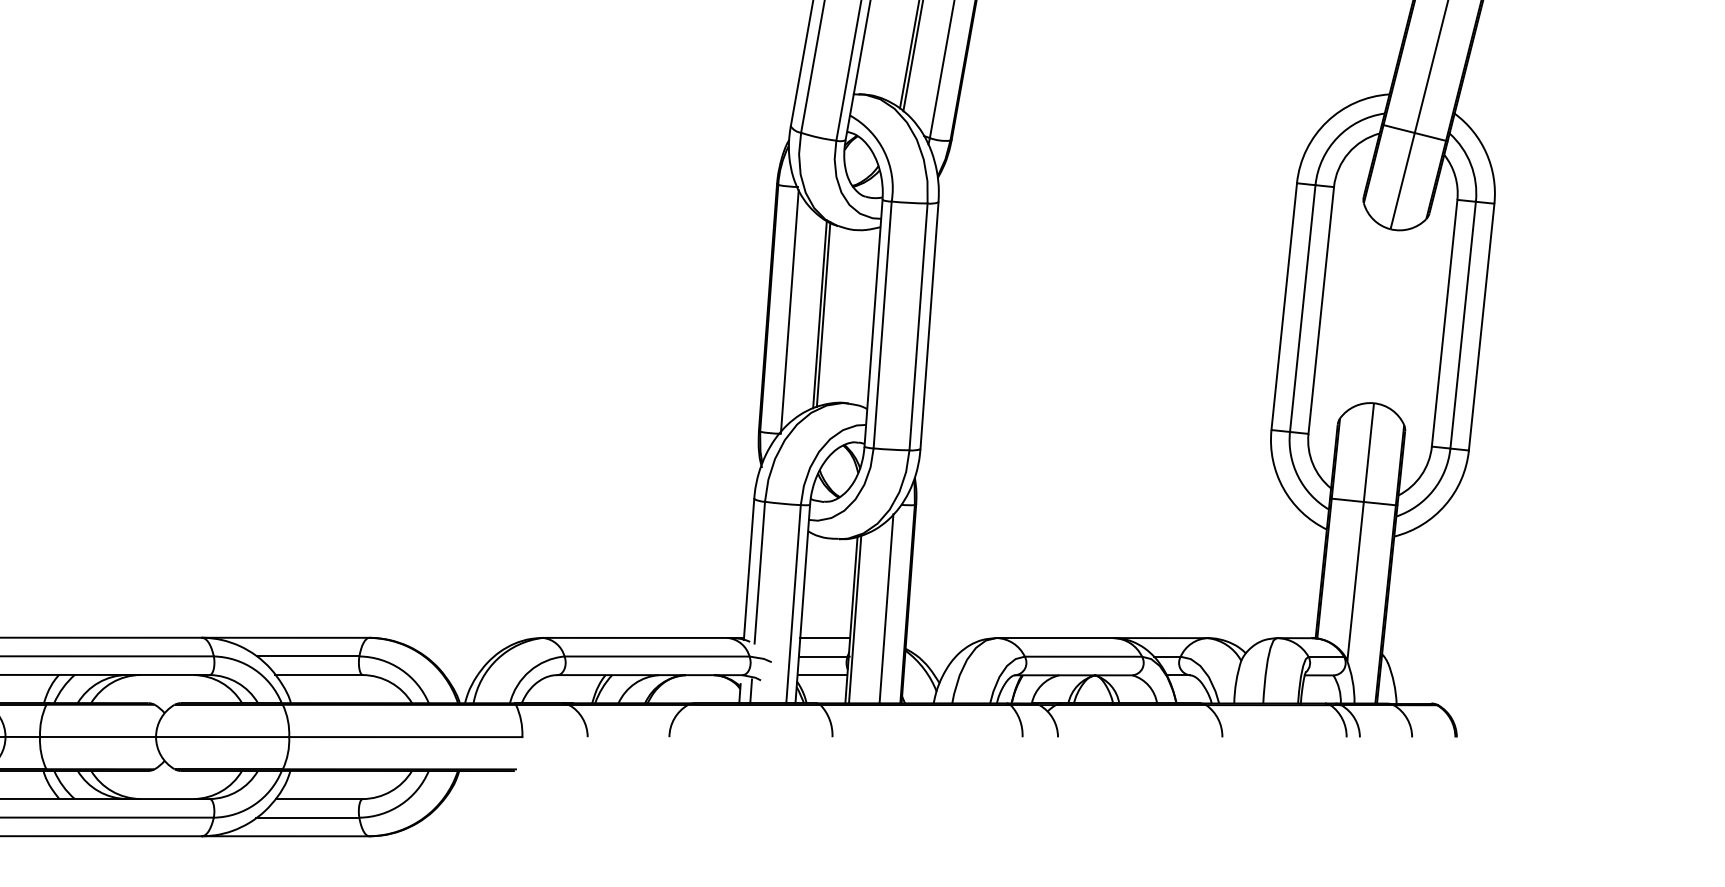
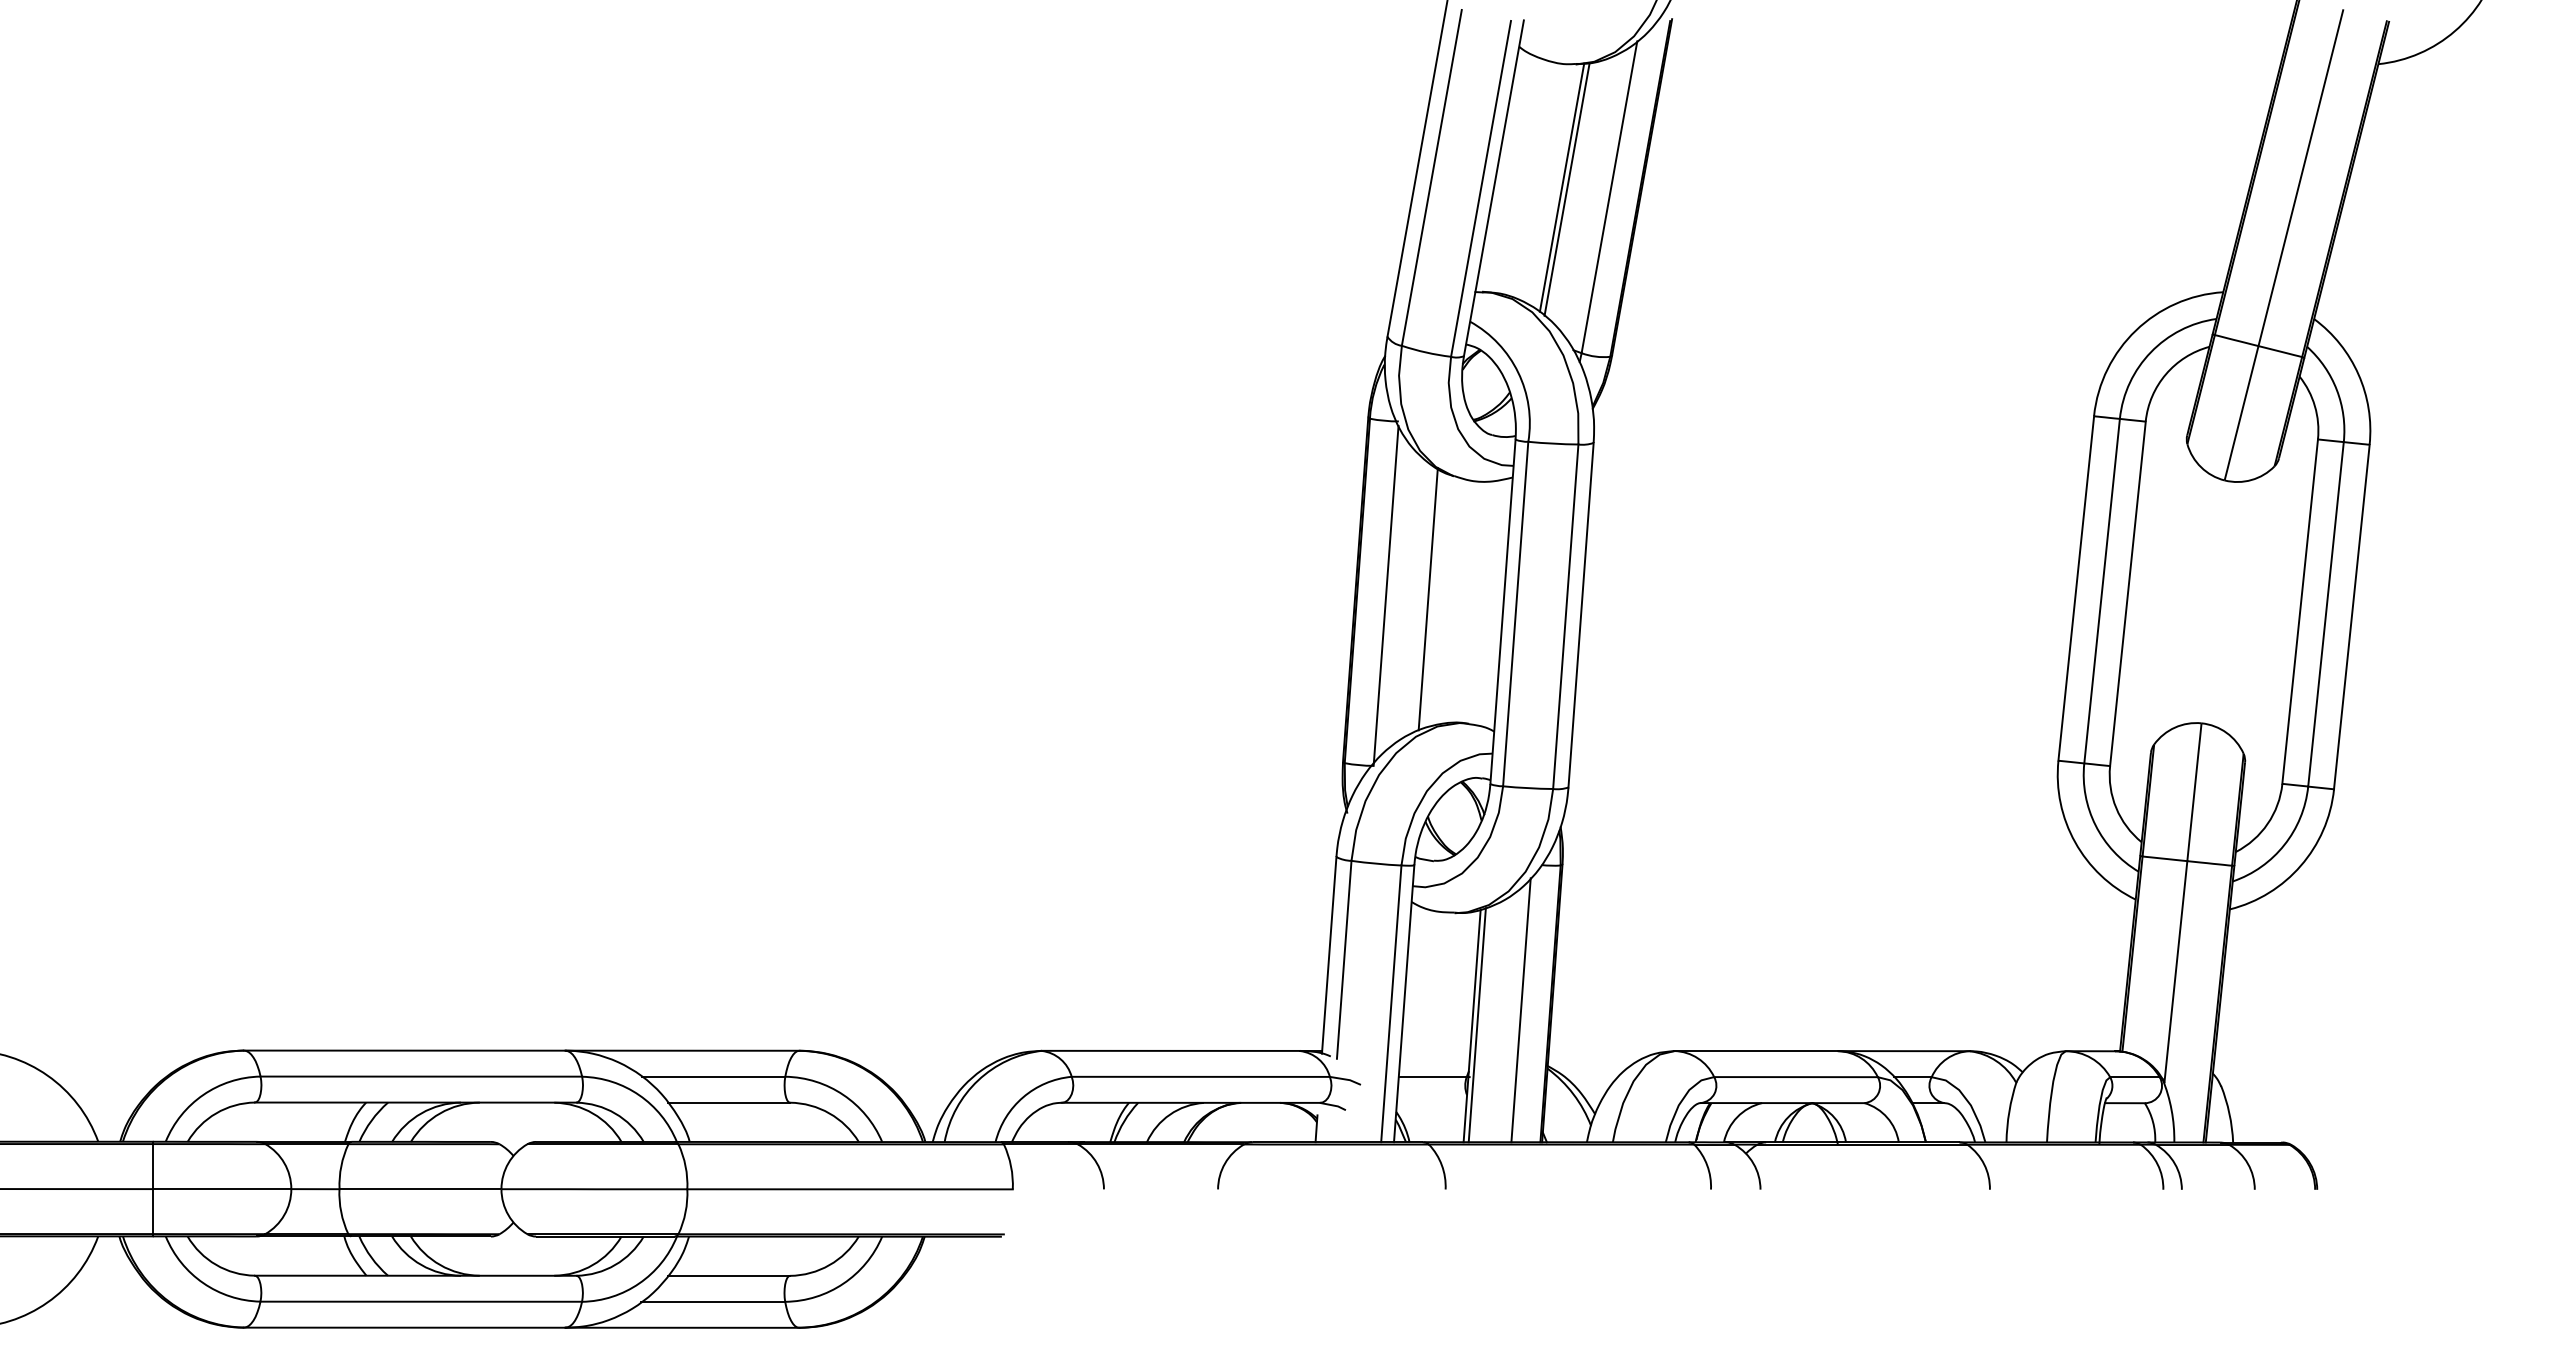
line: (823, 314) -> (1432, 599), removed
line: (825, 638) -> (1435, 1051), removed
line: (822, 674) -> (1431, 1102), removed
line: (750, 691) -> (1331, 1125), removed

